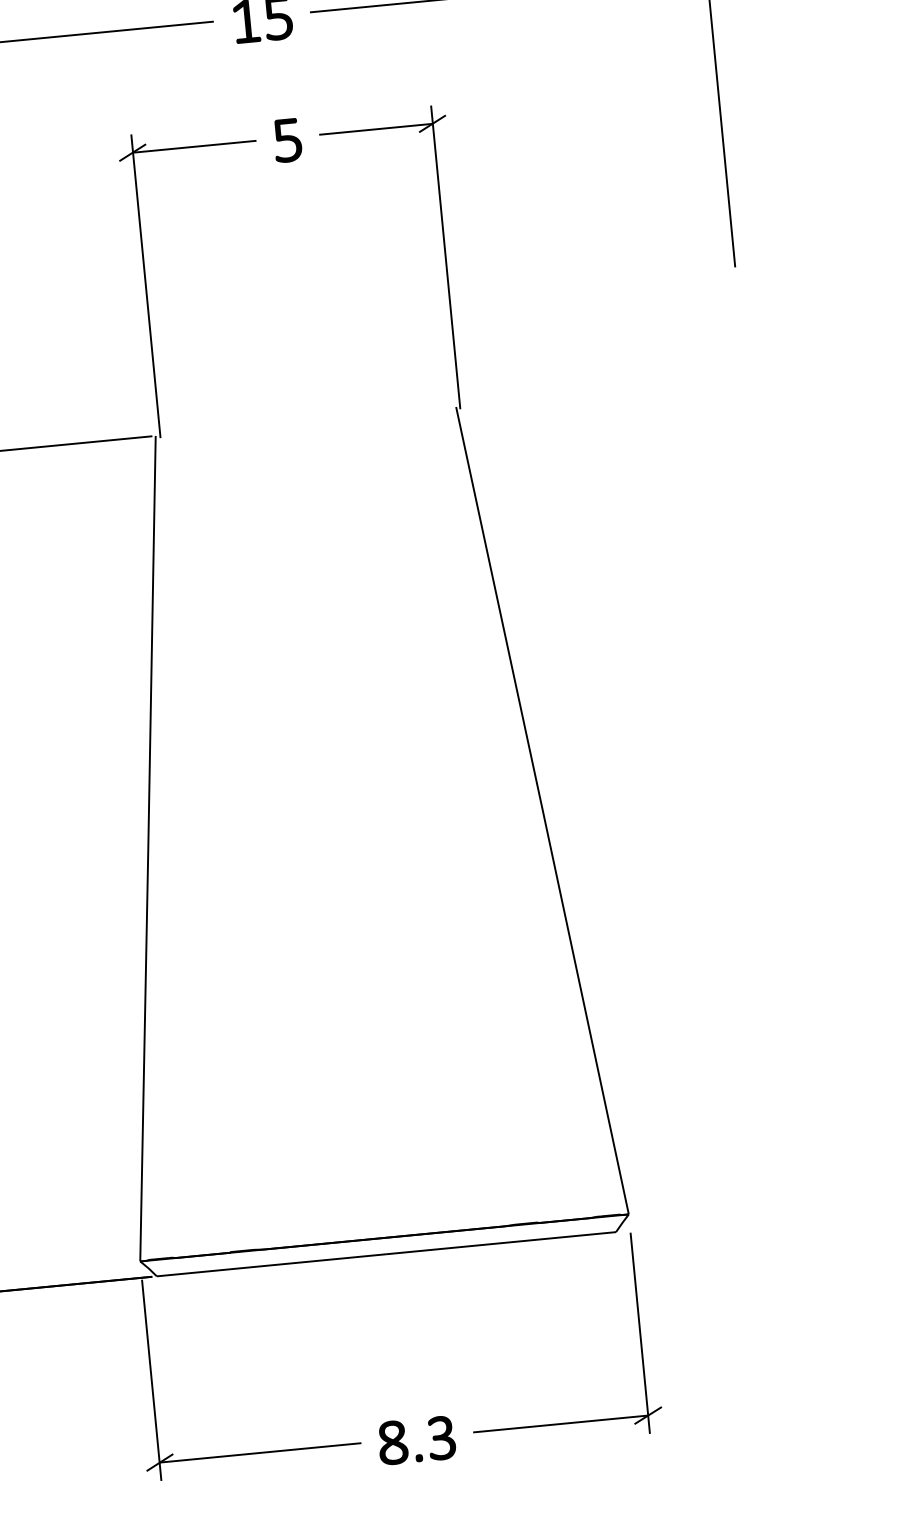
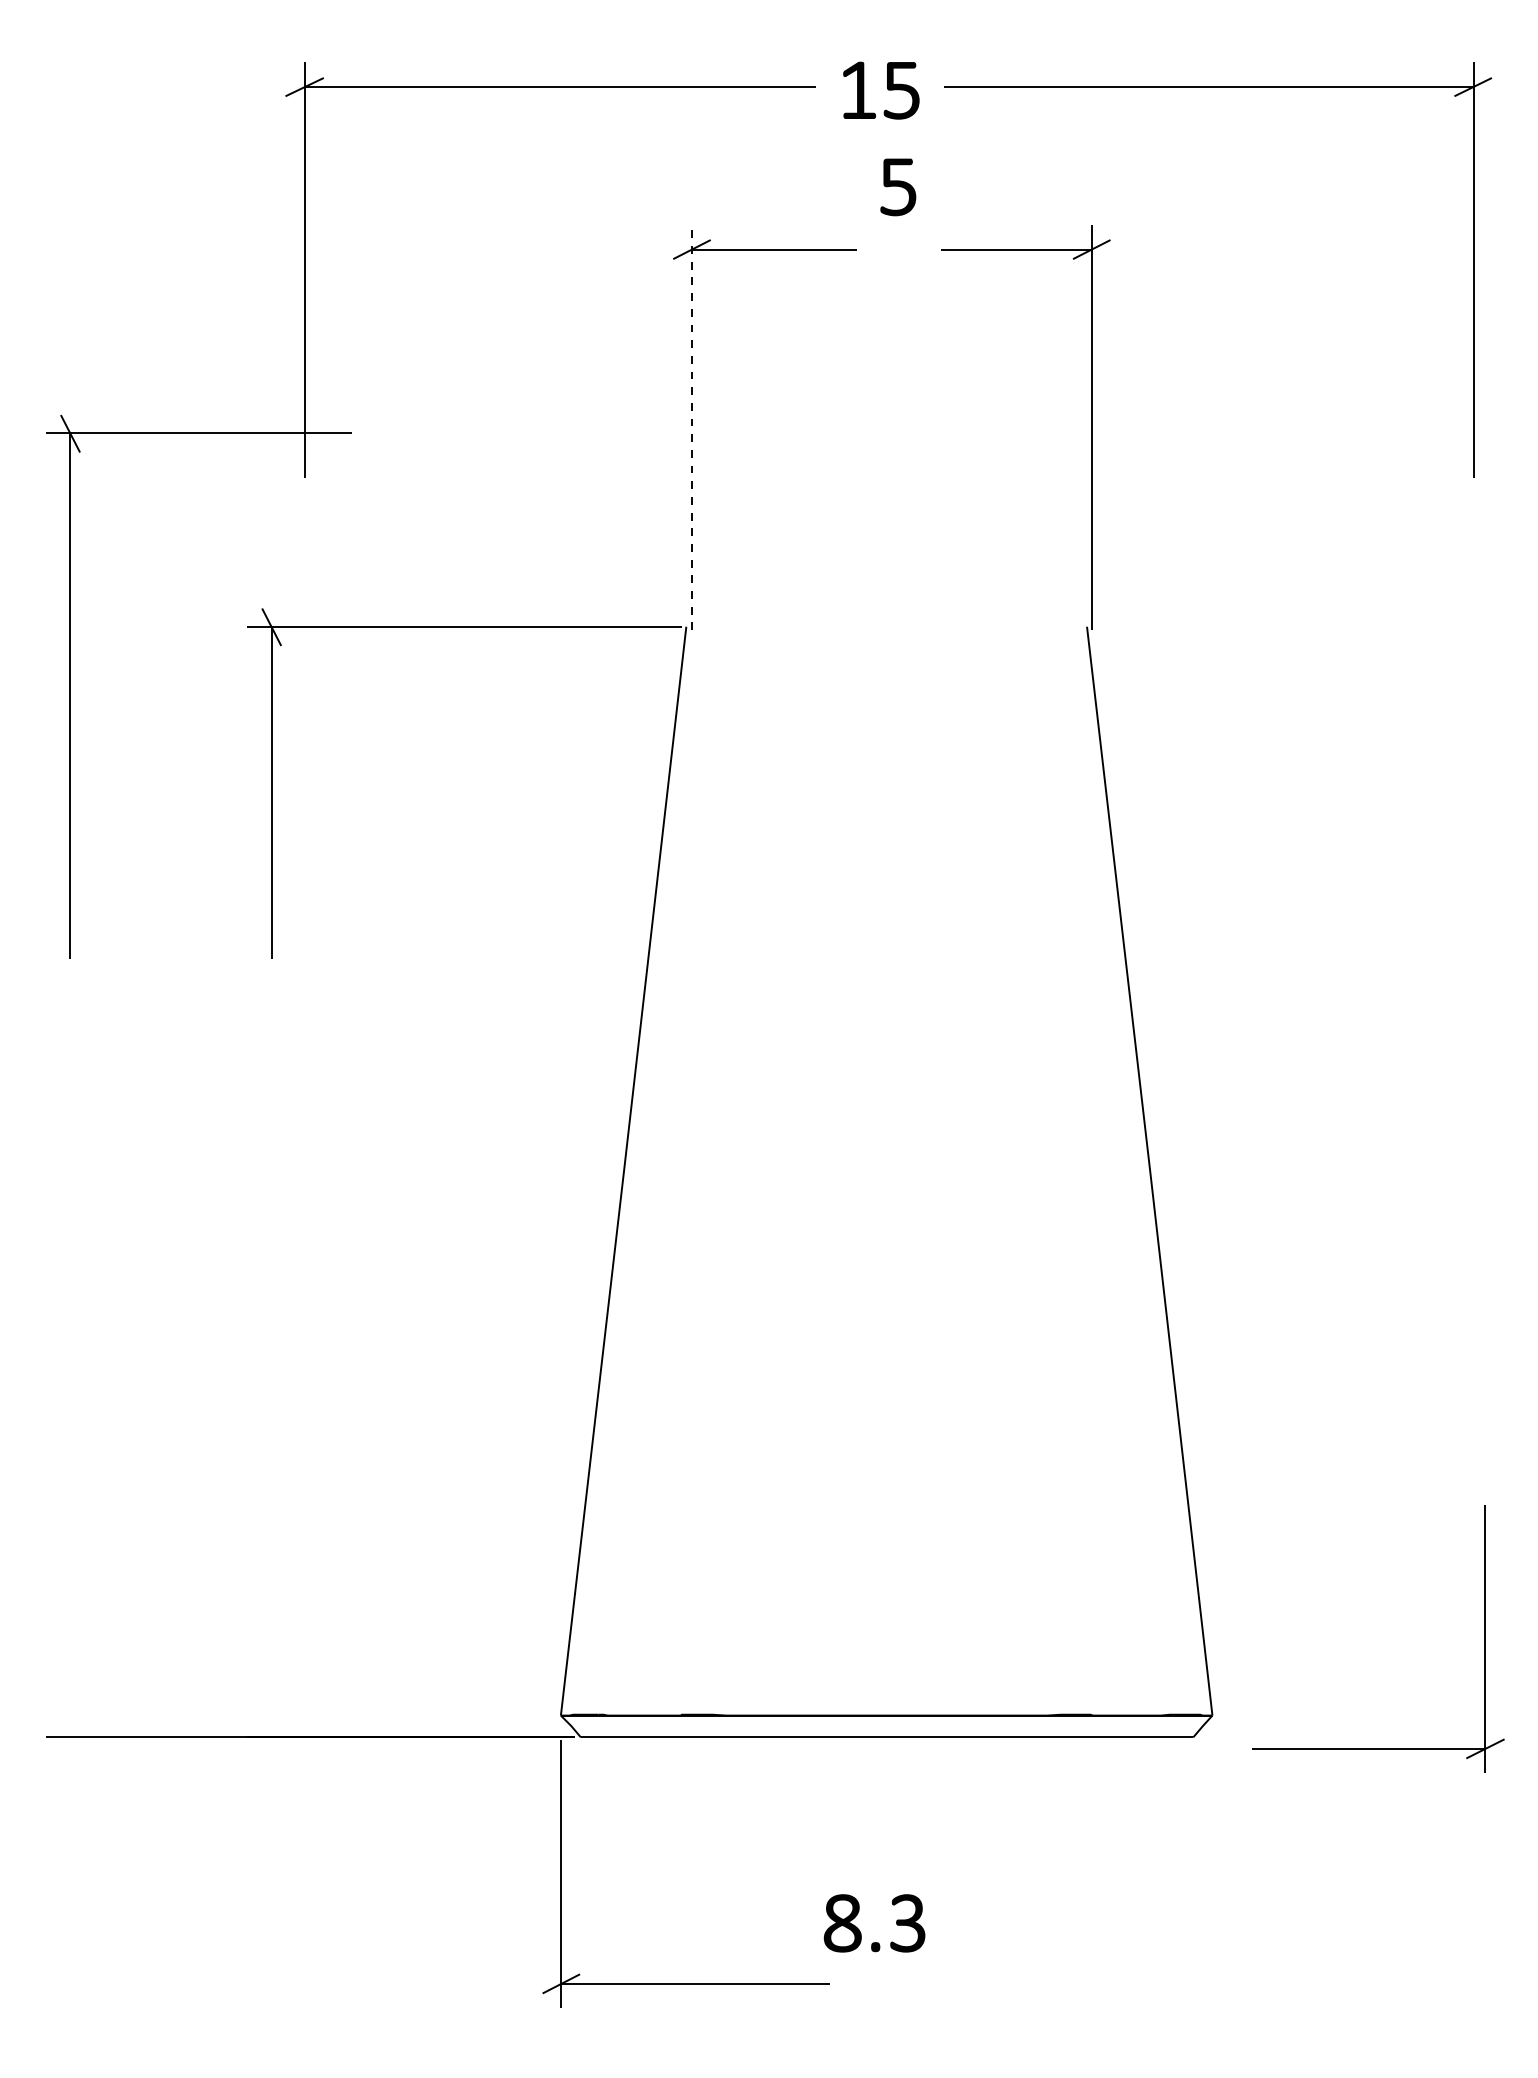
part: (287, 140) -> (898, 187), moved
line: (145, 286) -> (692, 427), solid -> dashed
part: (639, 1332) -> (1484, 1638), moved
part: (406, 1447) -> (860, 1931), moved

